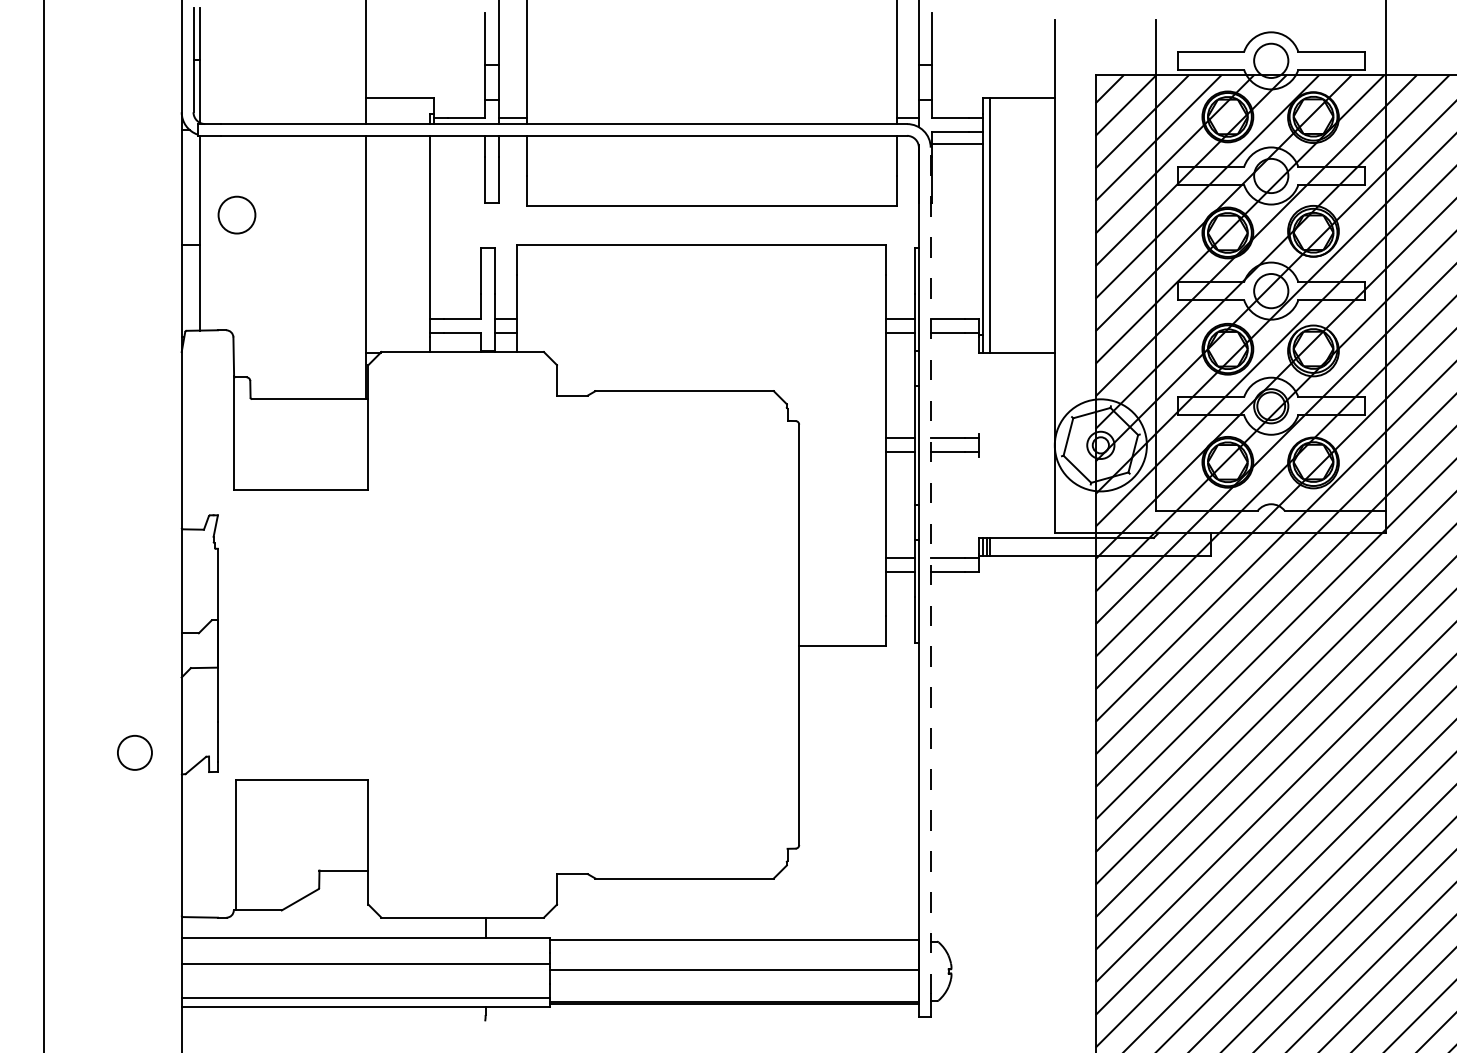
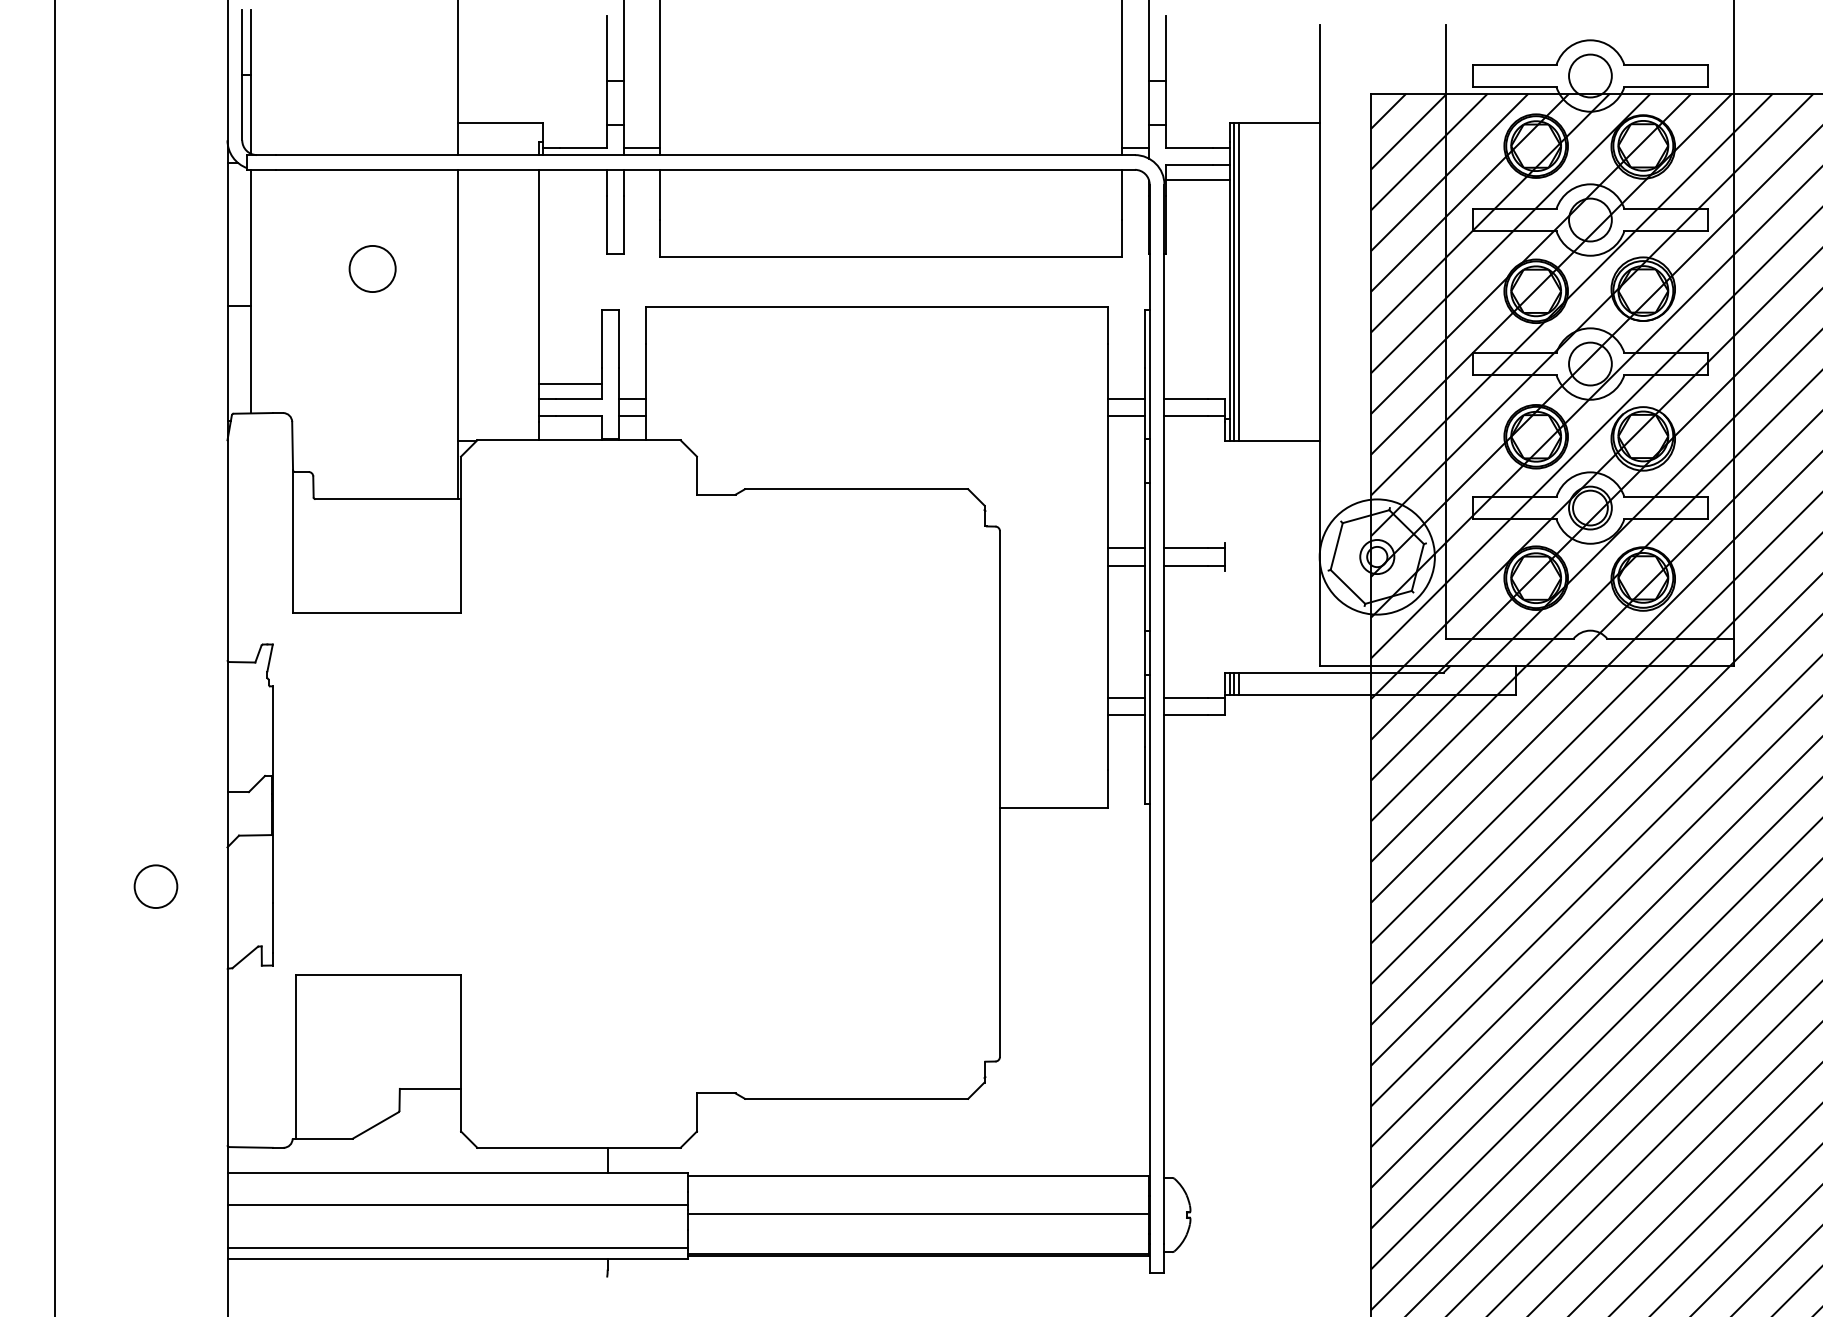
circle: (236, 214) -> (372, 268), moved
line: (986, 225) -> (1234, 281), added
line: (455, 307) -> (569, 384), added
line: (930, 571) -> (1164, 714), dashed -> solid
circle: (134, 752) -> (155, 886), moved

